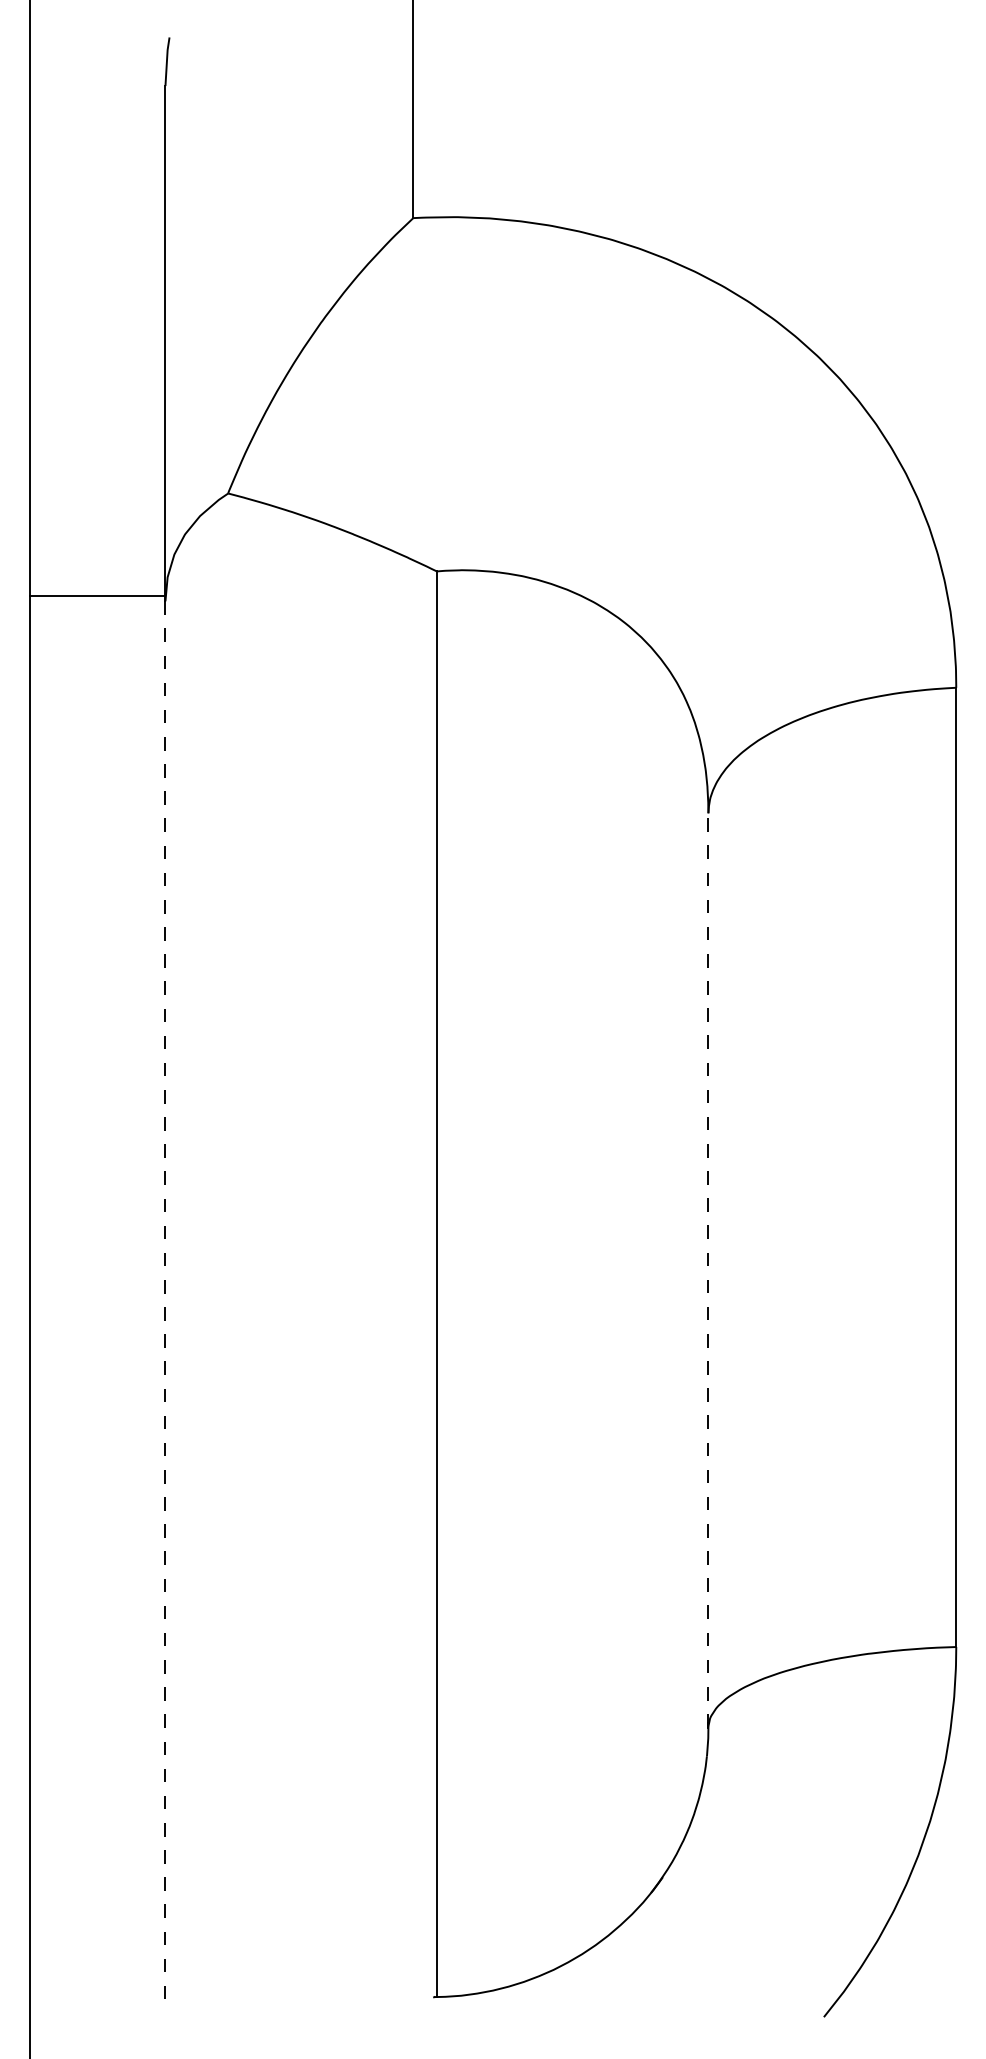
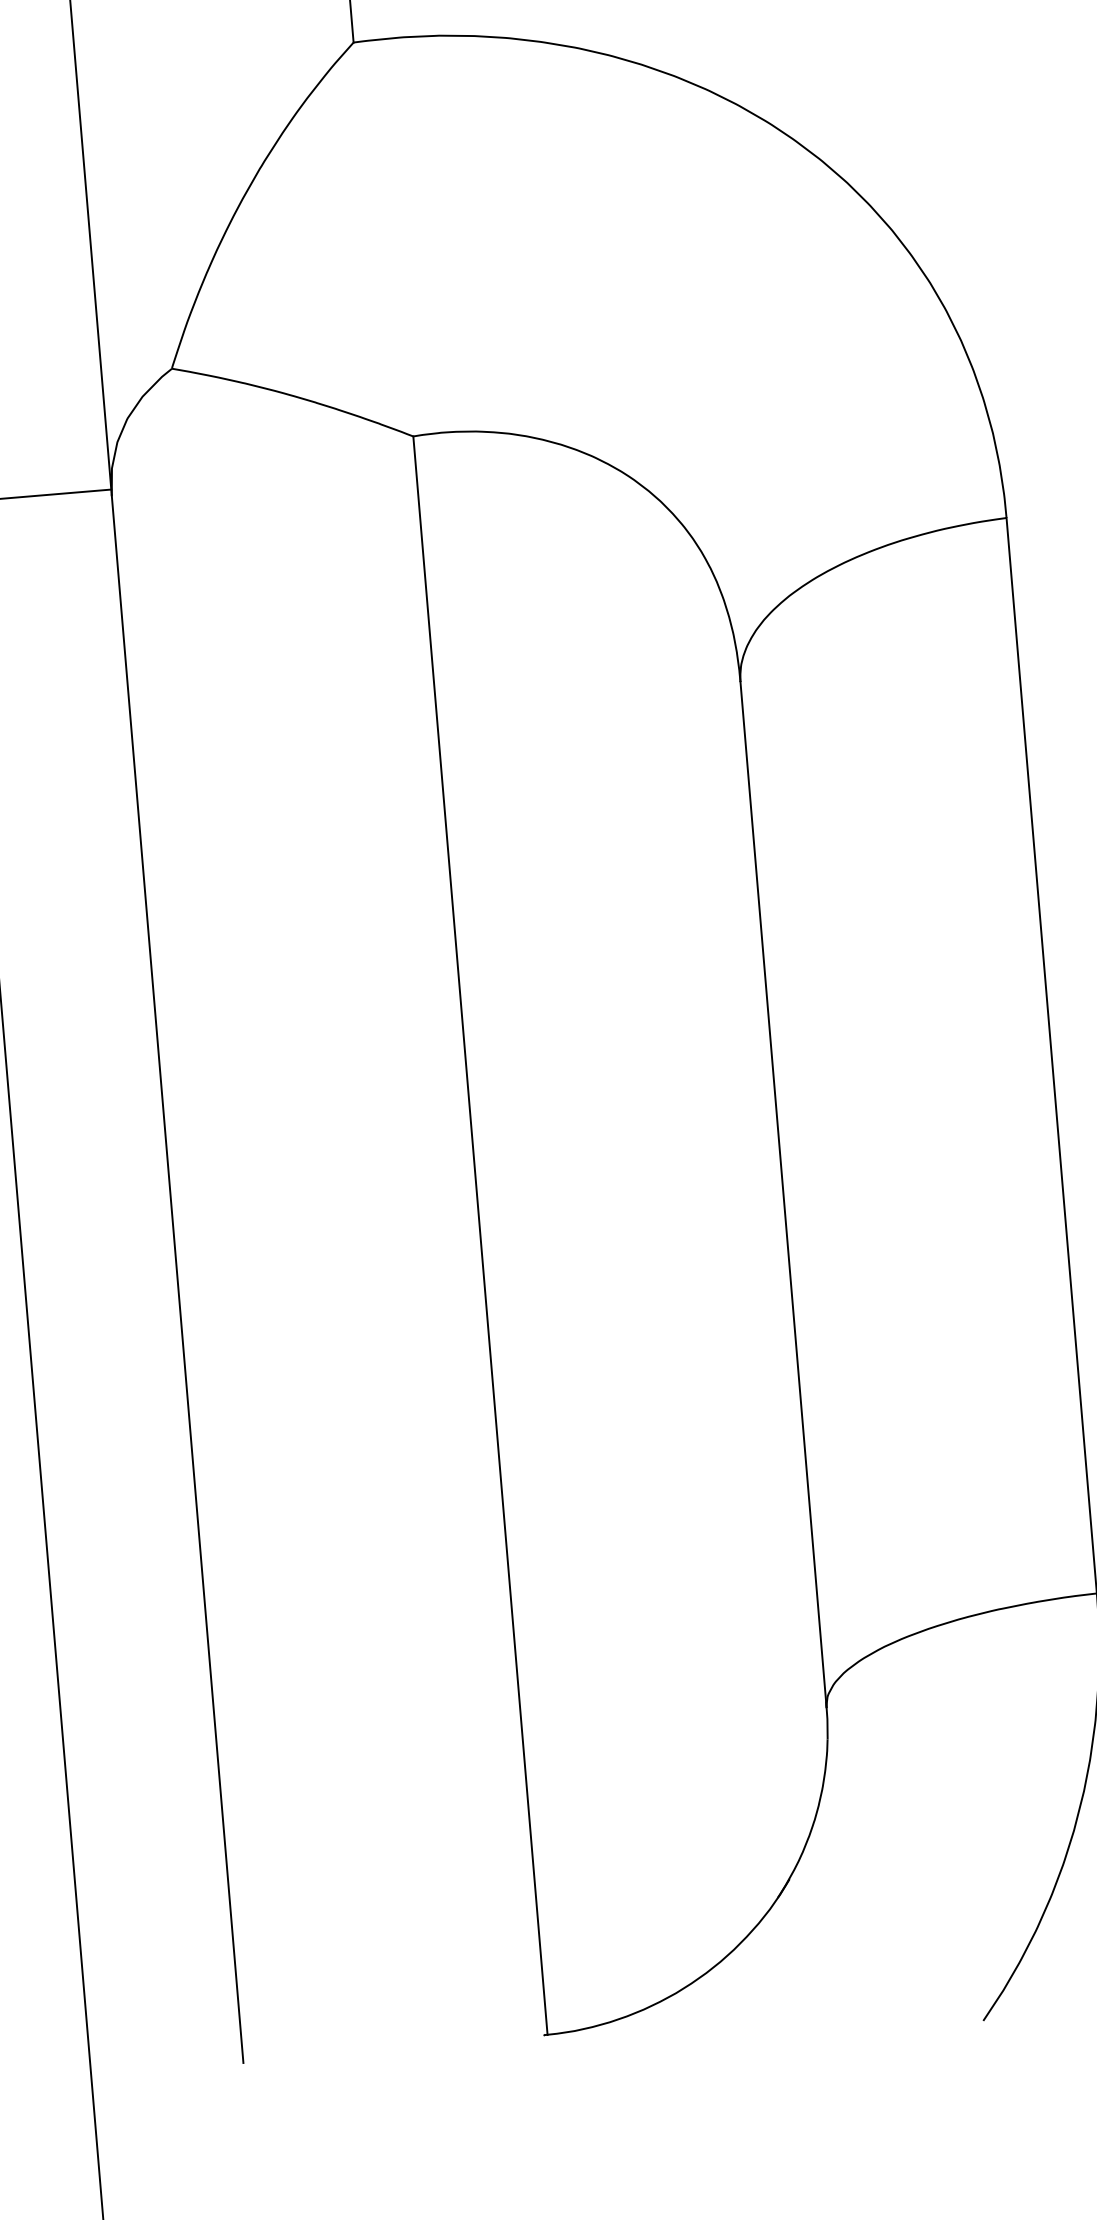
line: (708, 1269) -> (783, 1193), dashed -> solid
line: (165, 1300) -> (177, 1279), dashed -> solid

